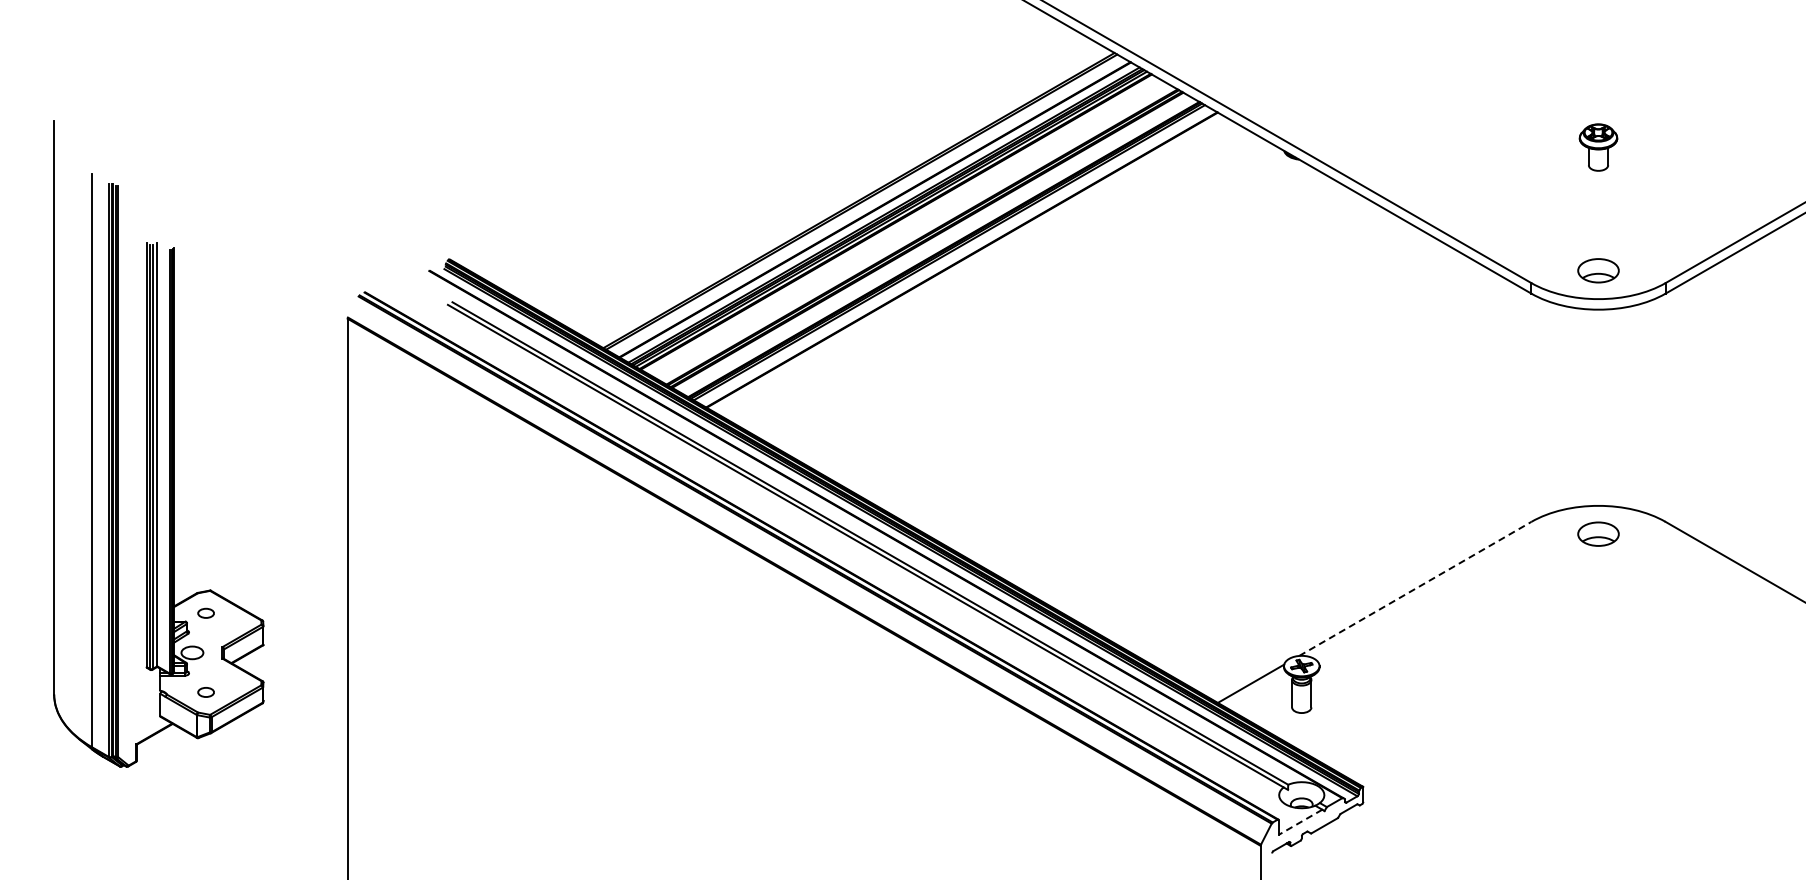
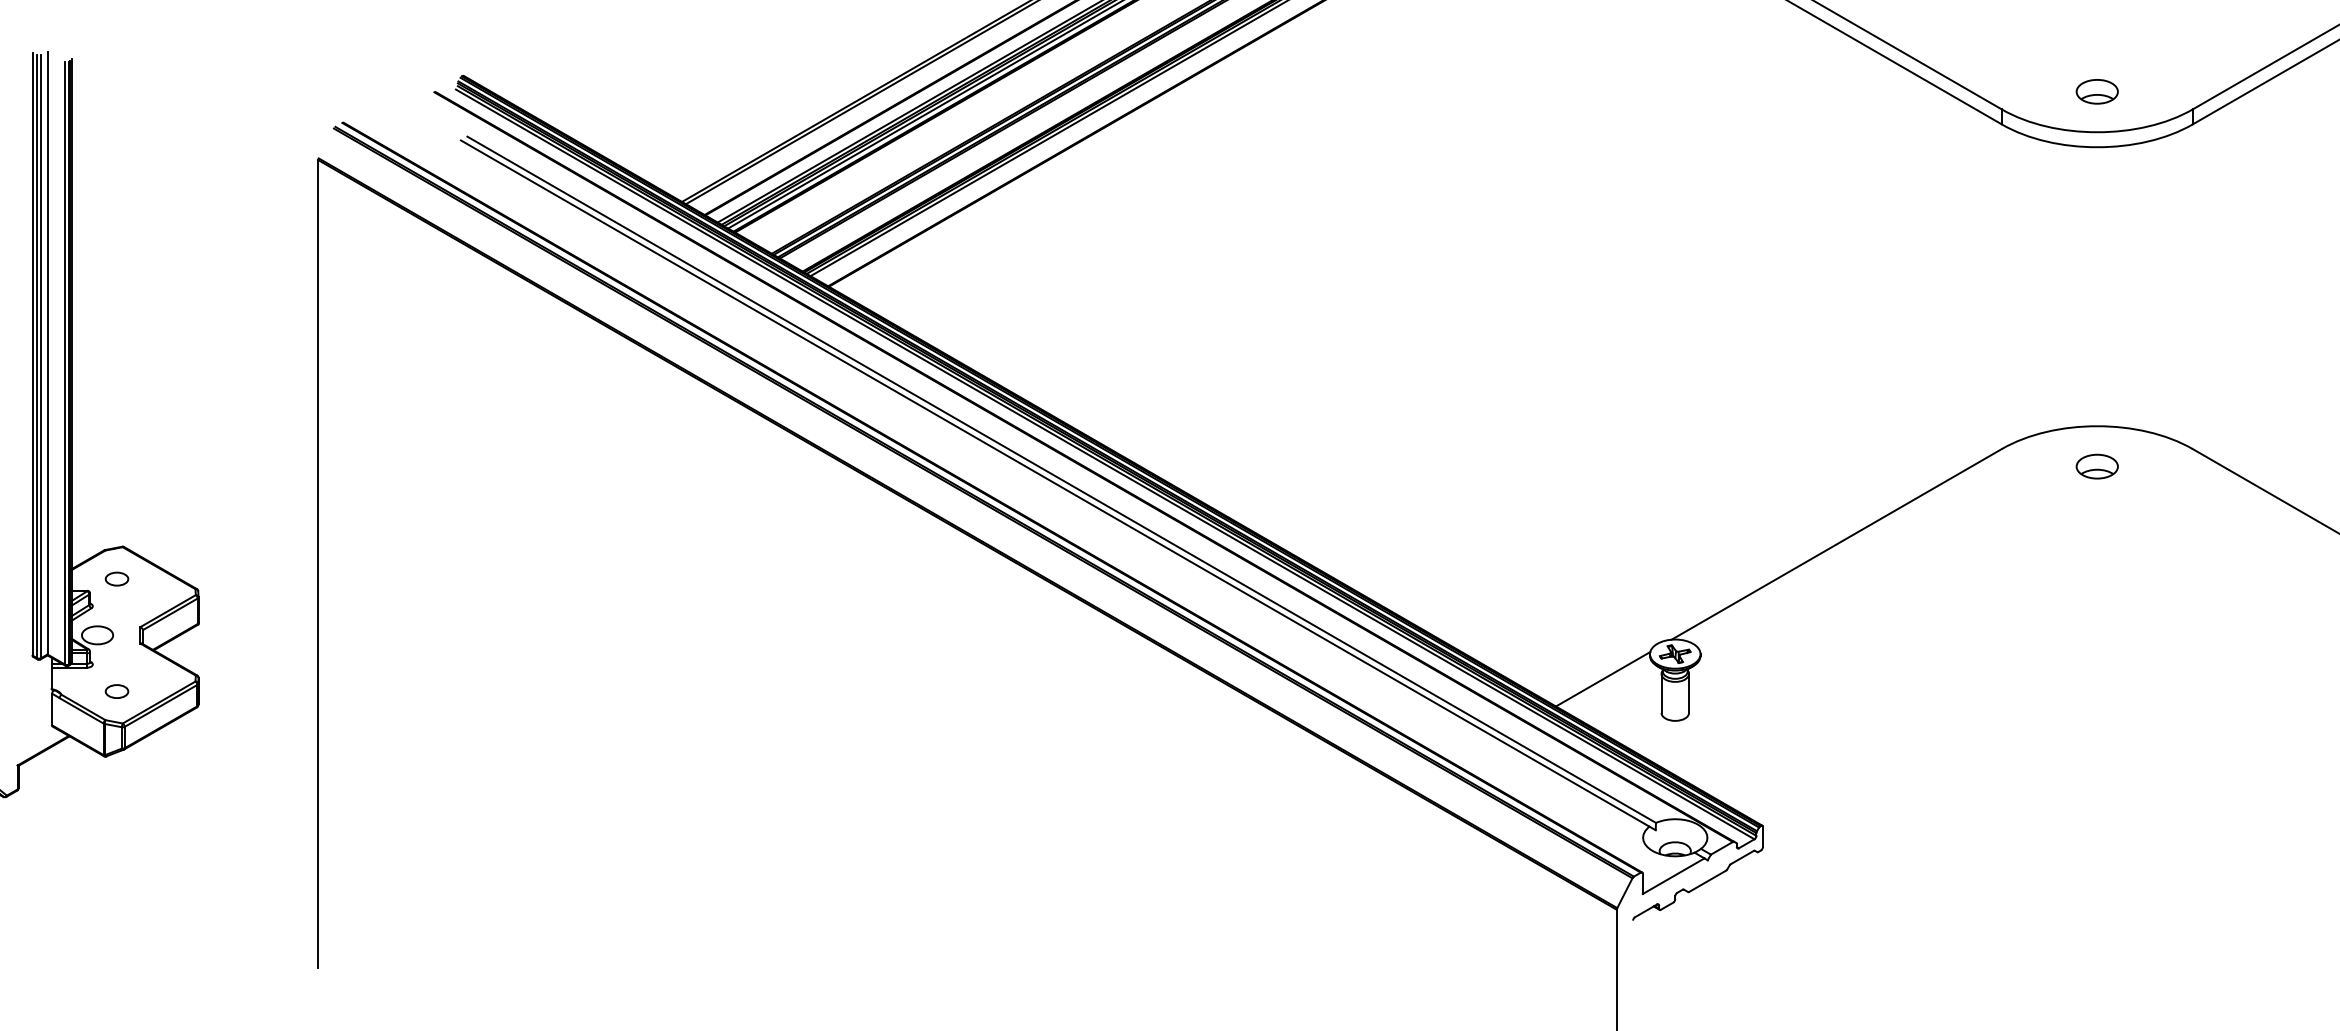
part: (1598, 270) -> (2097, 91), size x0.71
part: (1598, 534) -> (2097, 466), size x0.71
line: (1415, 588) -> (1837, 543), dashed -> solid
line: (1300, 822) -> (1673, 876), dashed -> solid

